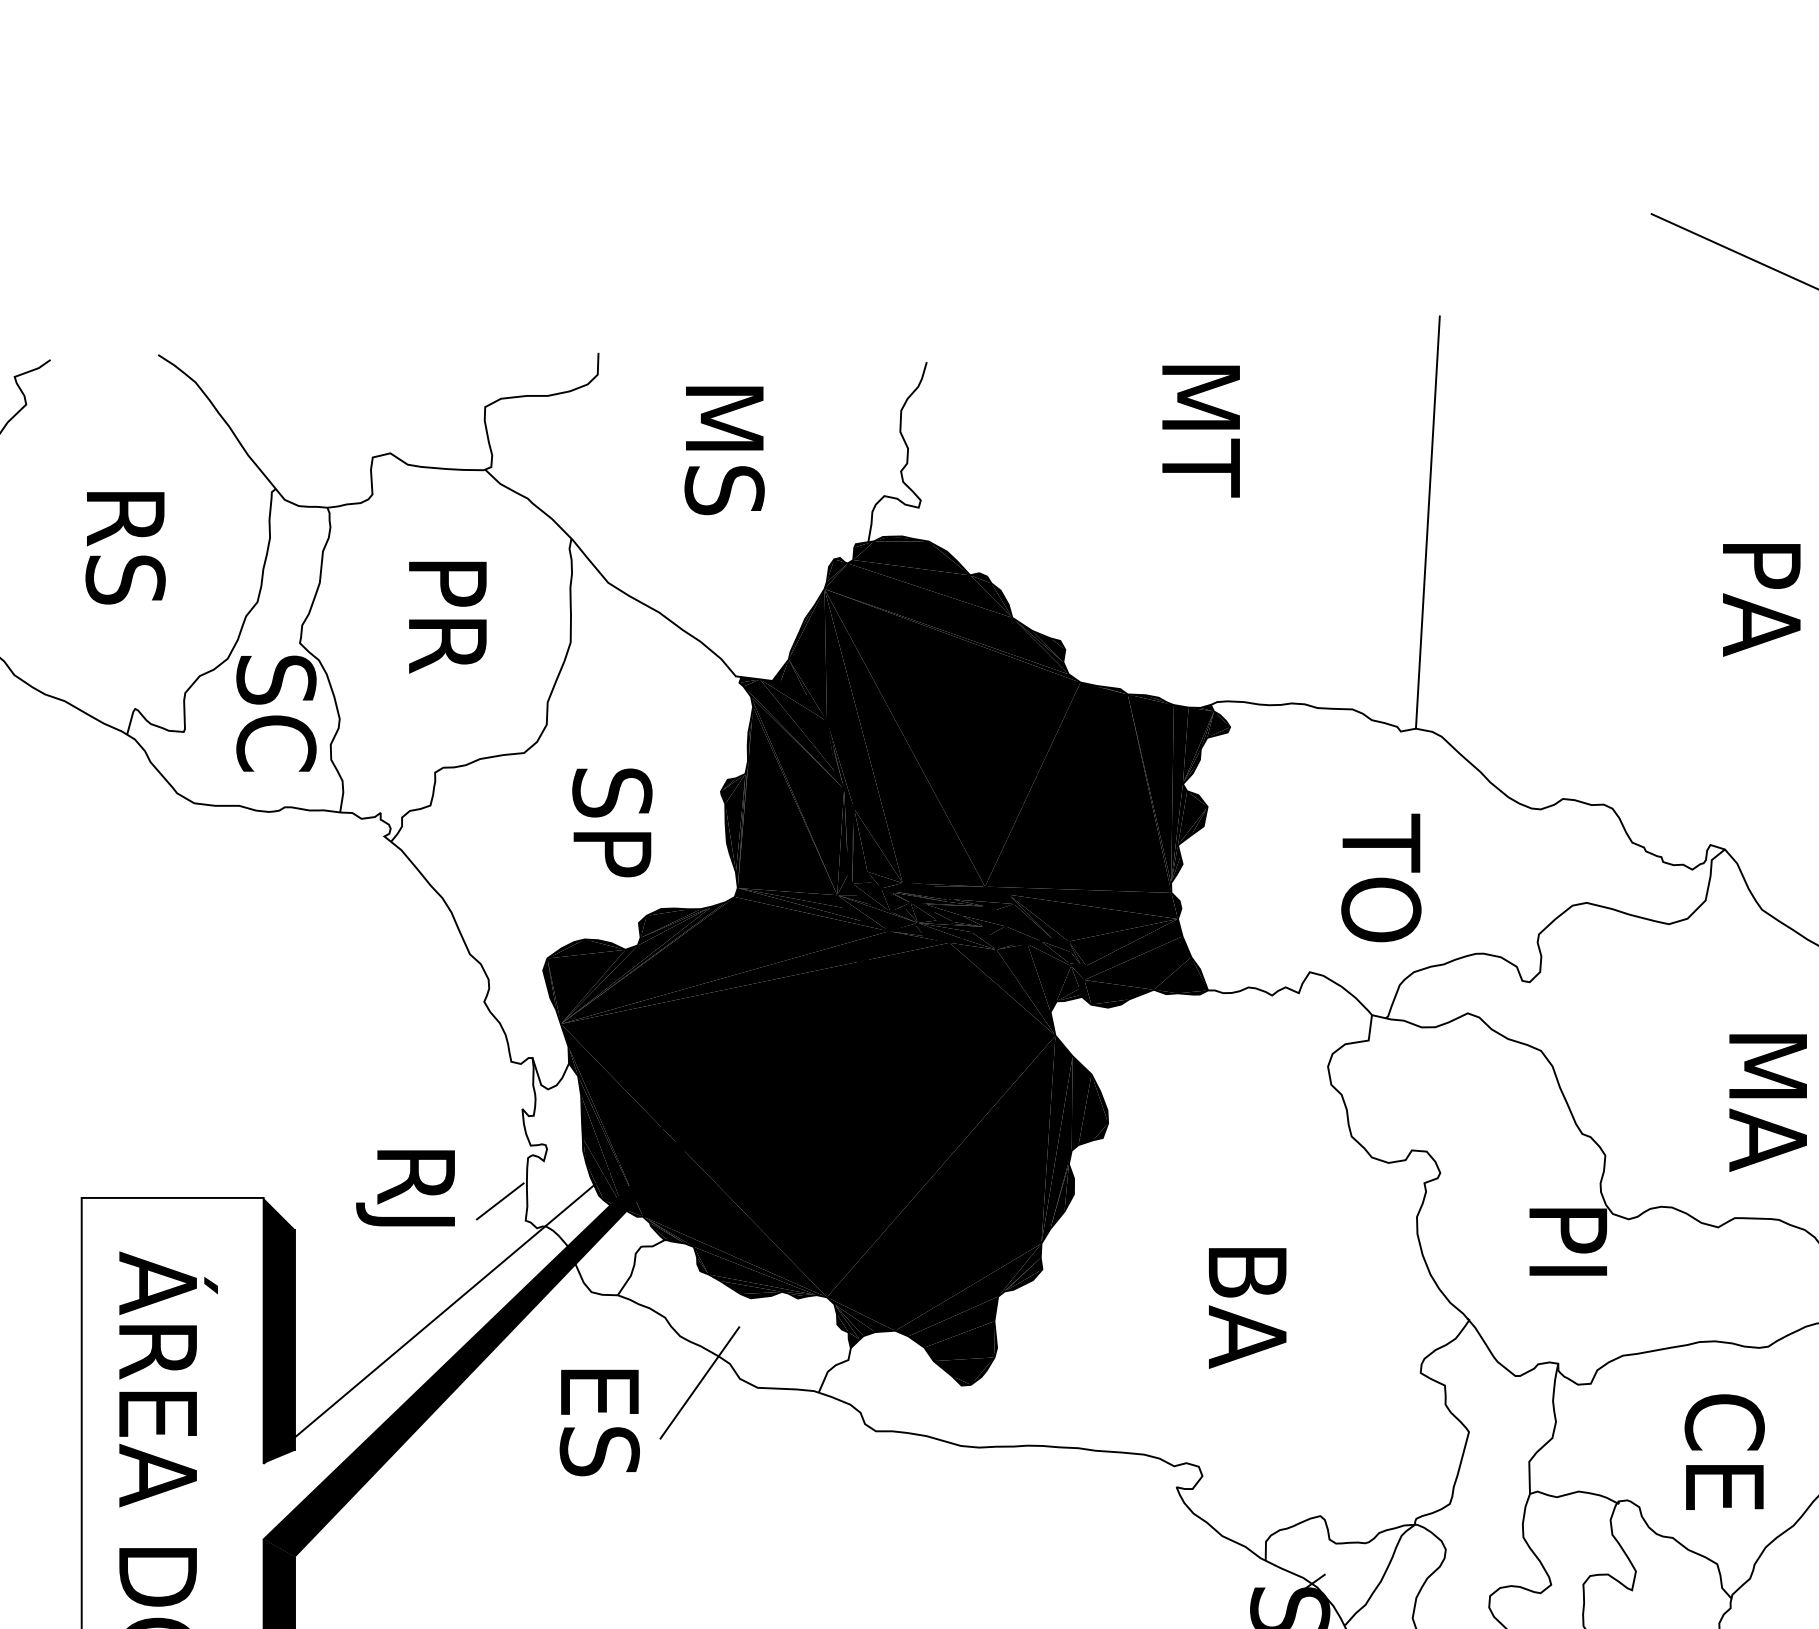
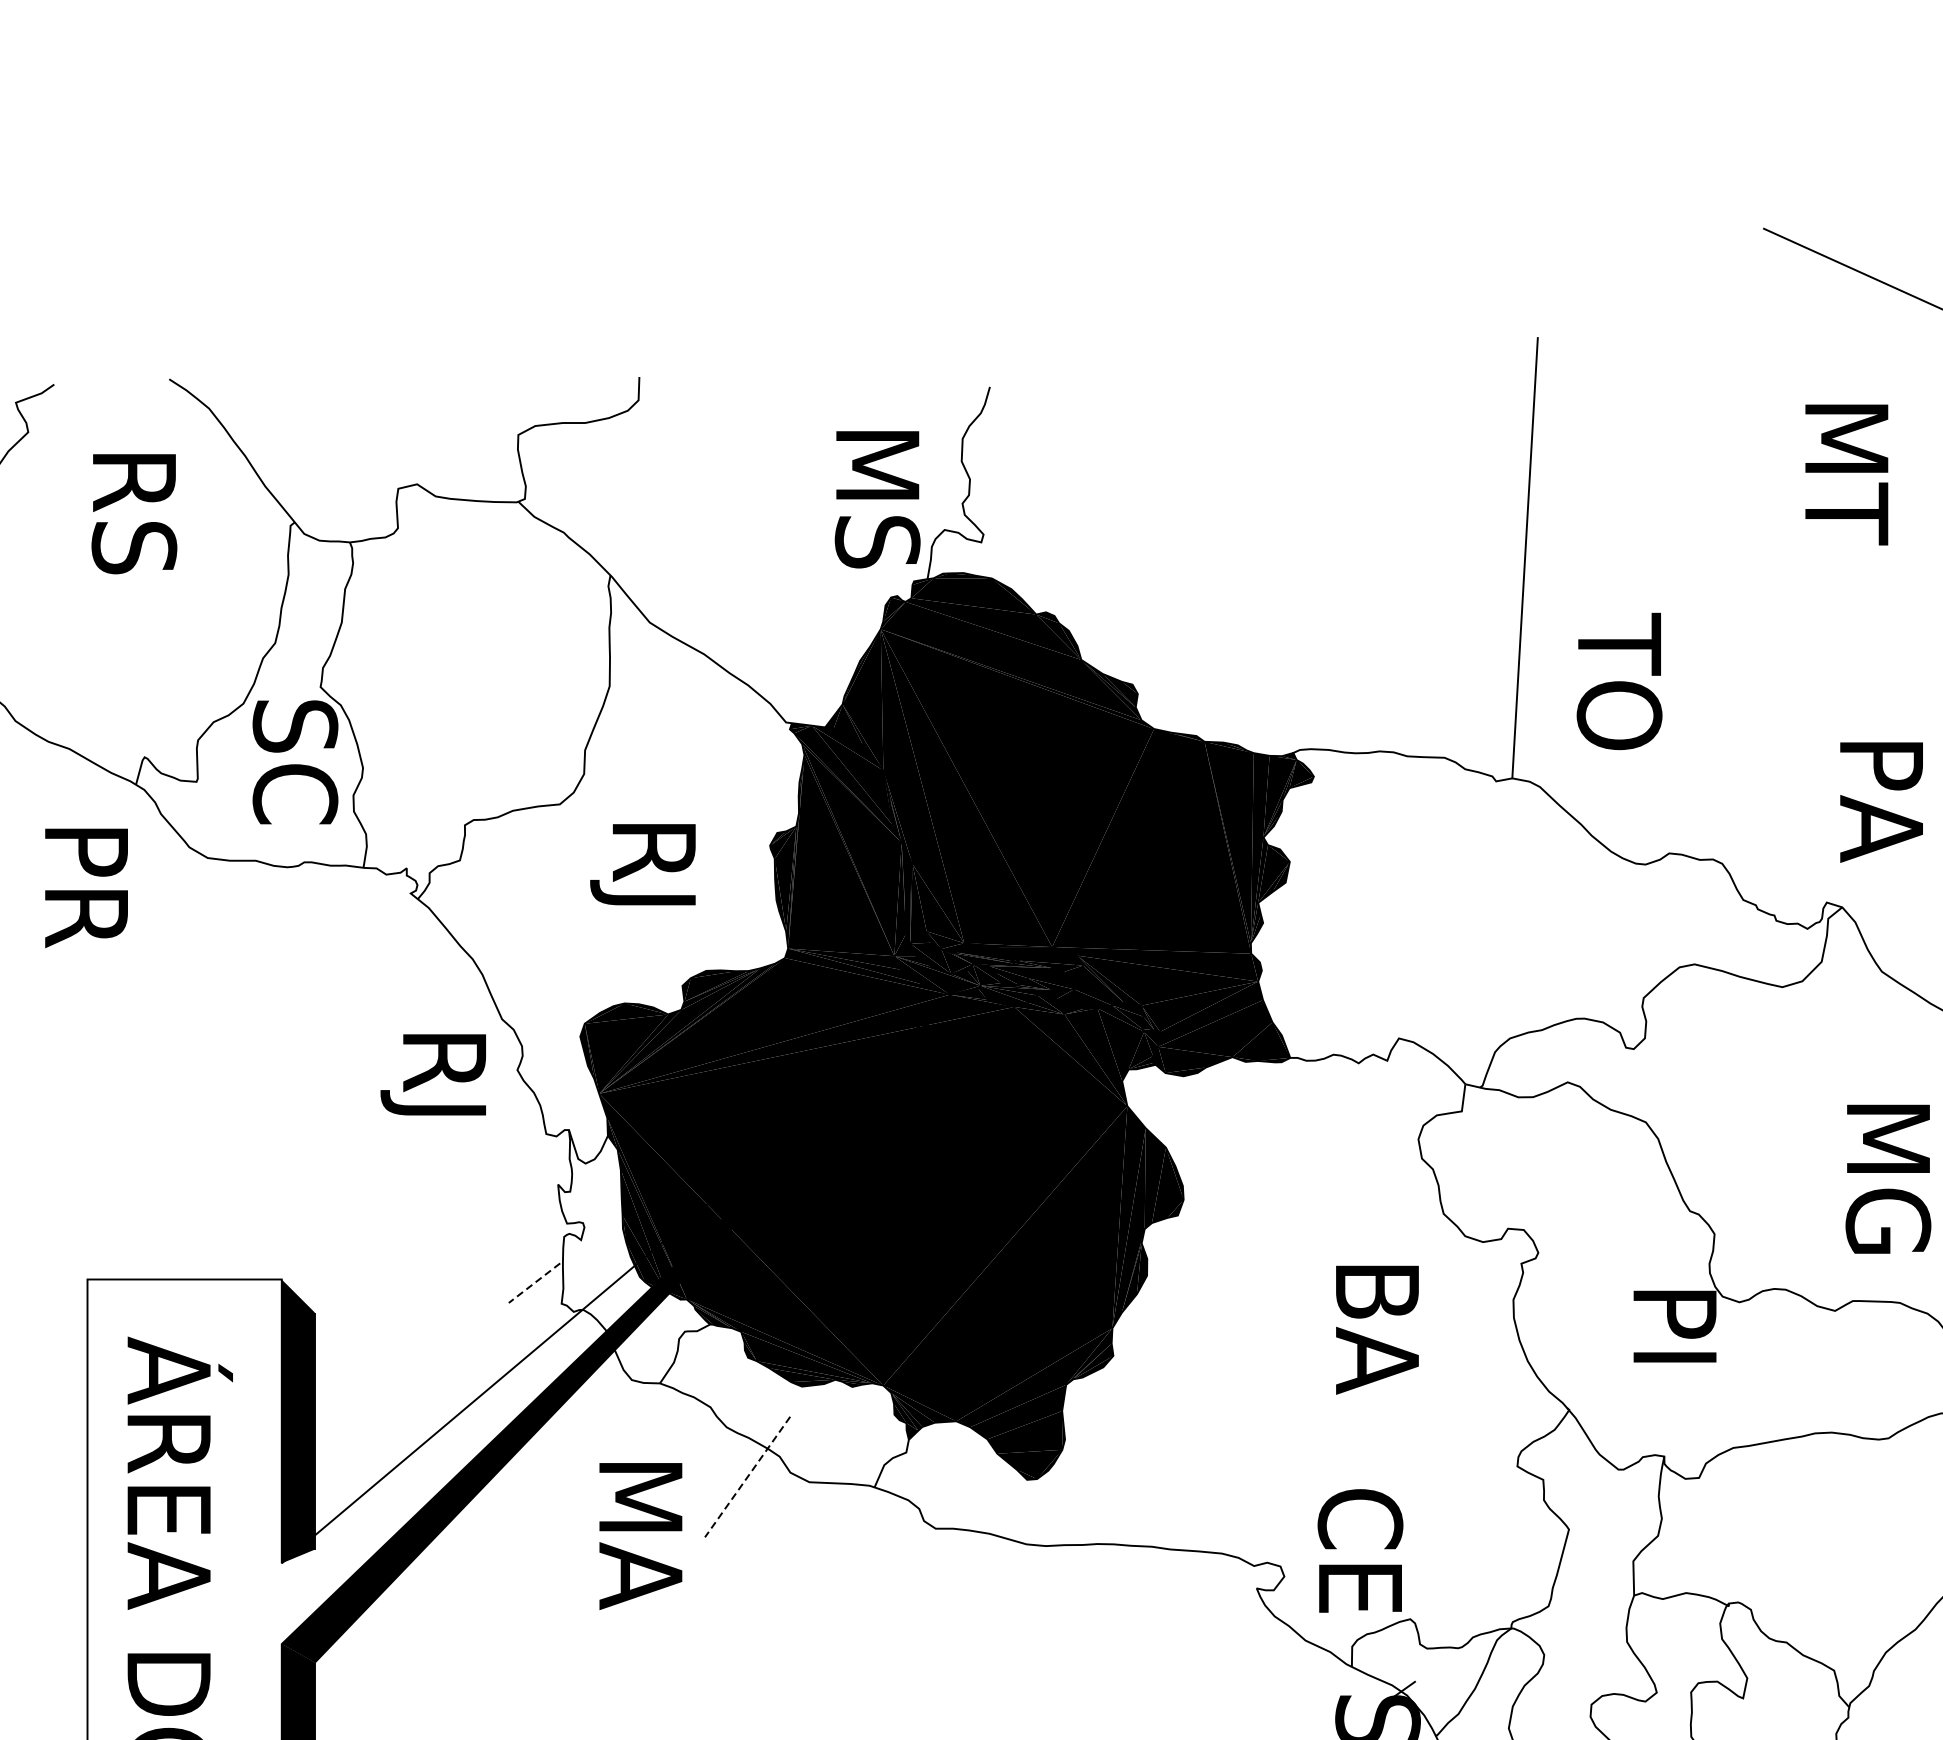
text: (1200, 431) -> (1846, 474), moved
text: (724, 450) -> (877, 499), moved
text: (125, 548) -> (134, 514), moved
text: (1761, 600) -> (1881, 802), moved
text: (447, 617) -> (86, 888), moved
text: (602, 822) -> (643, 878), SP -> RJ
text: (1381, 877) -> (1619, 680), moved
text: (1768, 1140) -> (1888, 1218), MA -> MG
text: (405, 1188) -> (433, 1075), moved
line: (499, 1201) -> (533, 1283), solid -> dashed
text: (1247, 1308) -> (1377, 1330), moved
line: (699, 1383) -> (747, 1477), solid -> dashed
text: (599, 1443) -> (640, 1541), ES -> MA
text: (1724, 1451) -> (1360, 1550), moved

